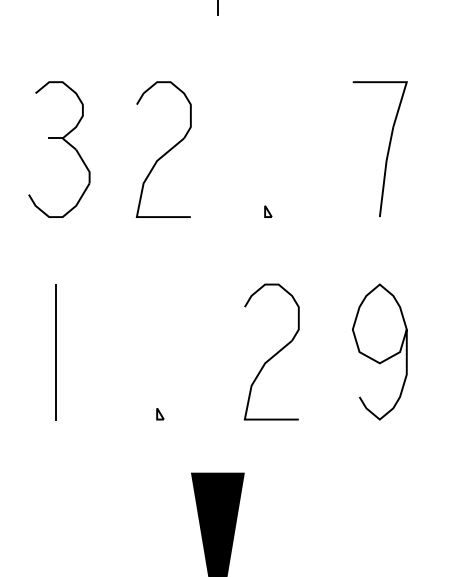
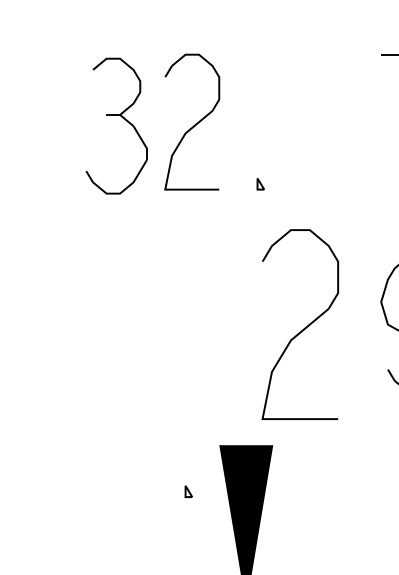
part: (64, 141) -> (121, 118), moved
part: (268, 211) -> (260, 184), moved
line: (55, 351) -> (83, 324), removed
part: (271, 351) -> (299, 324), size x1.4
part: (160, 414) -> (188, 492), moved

